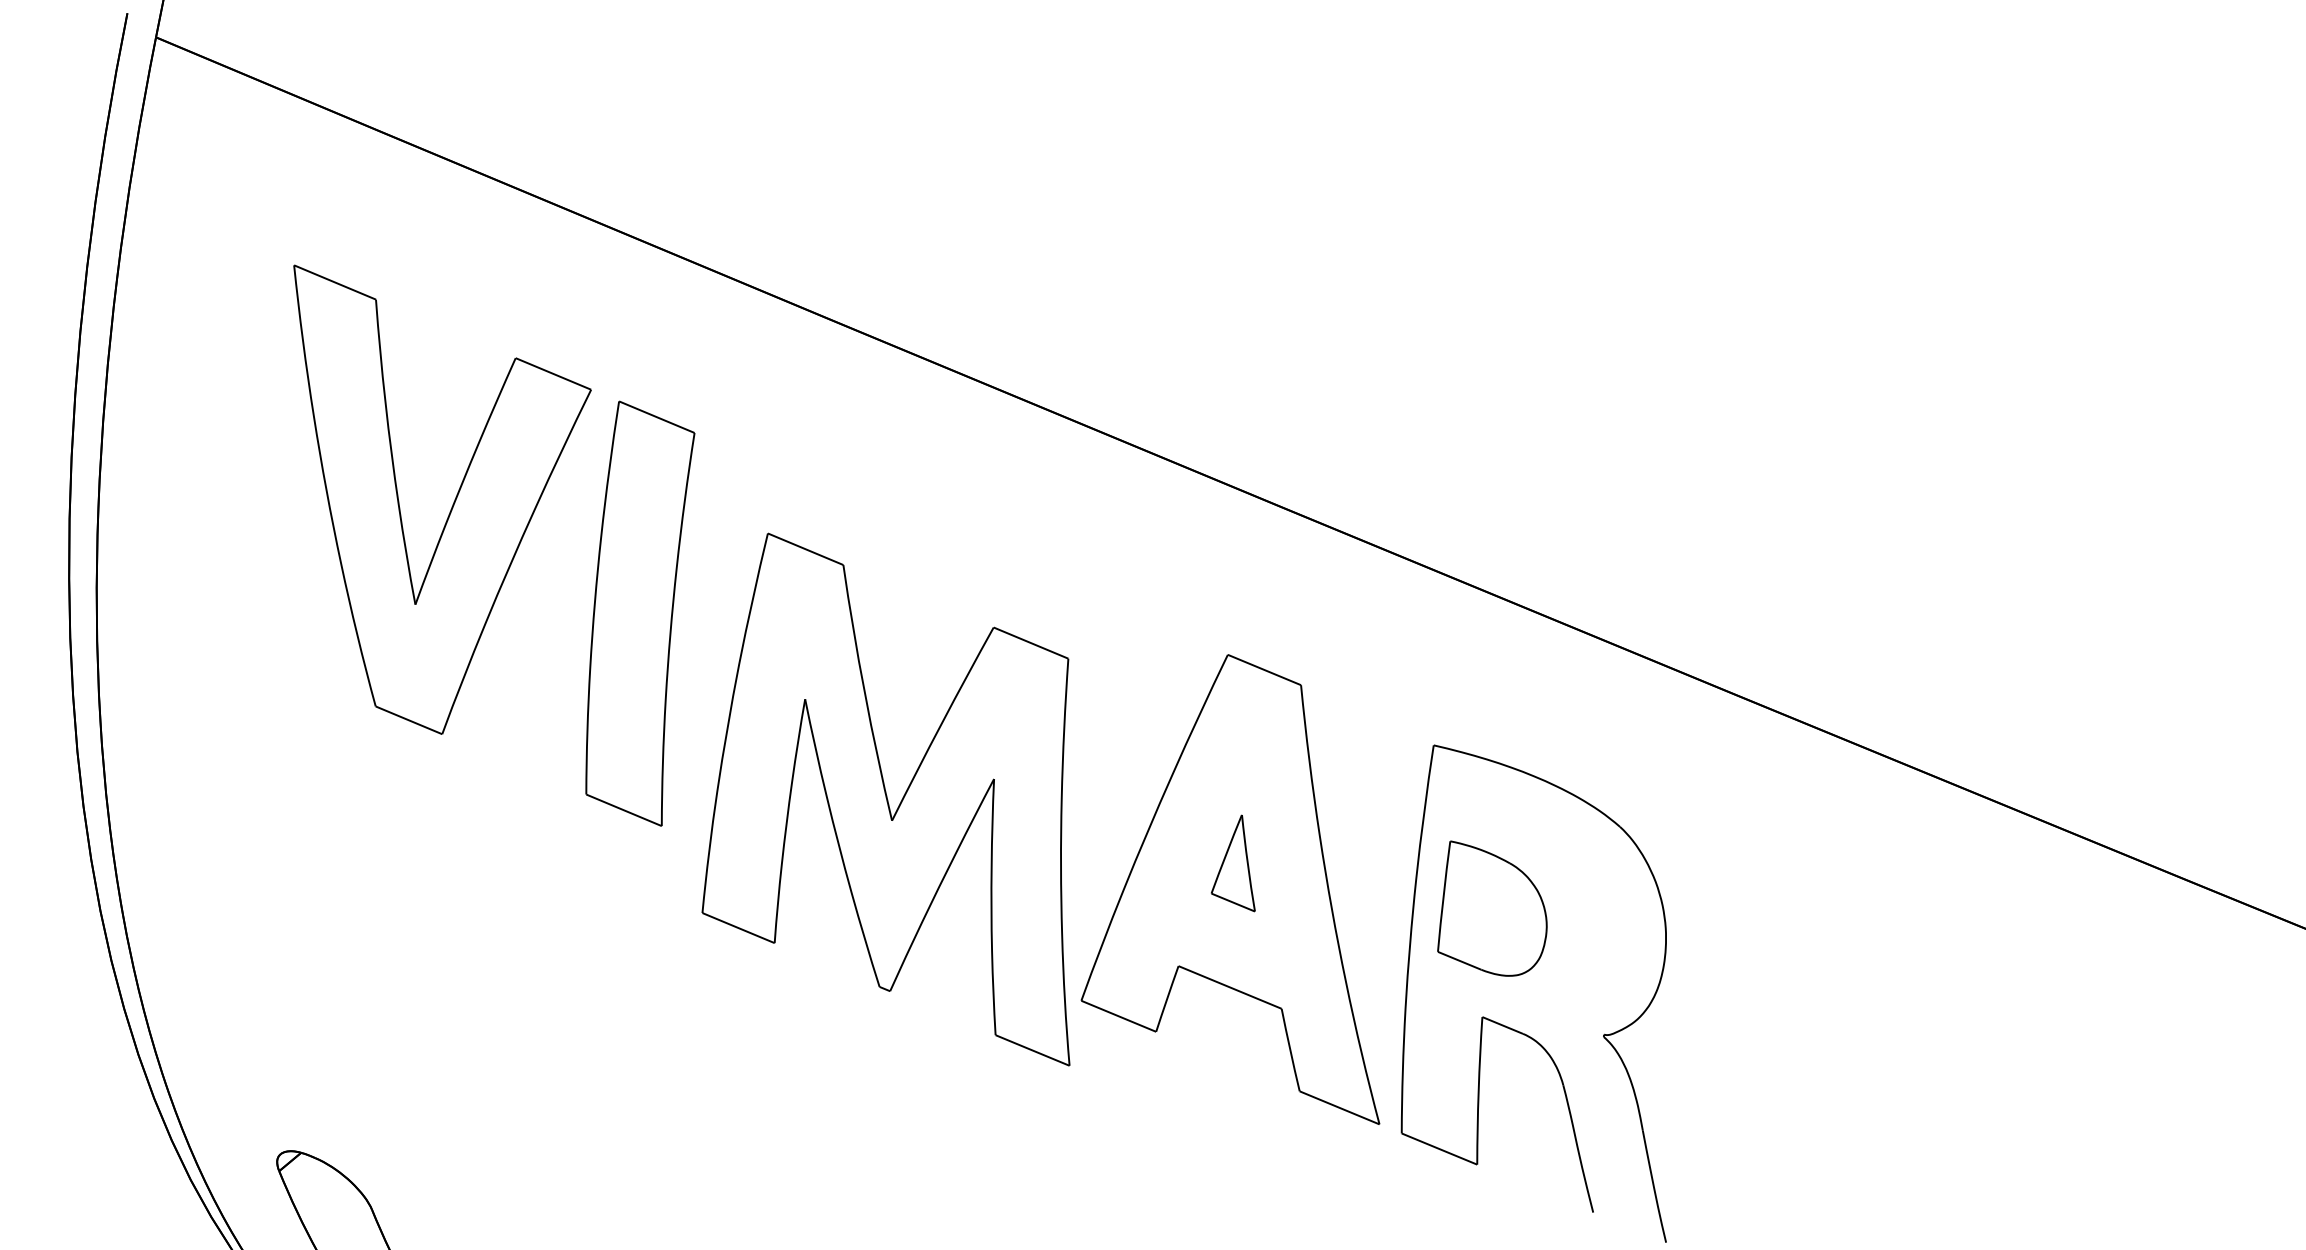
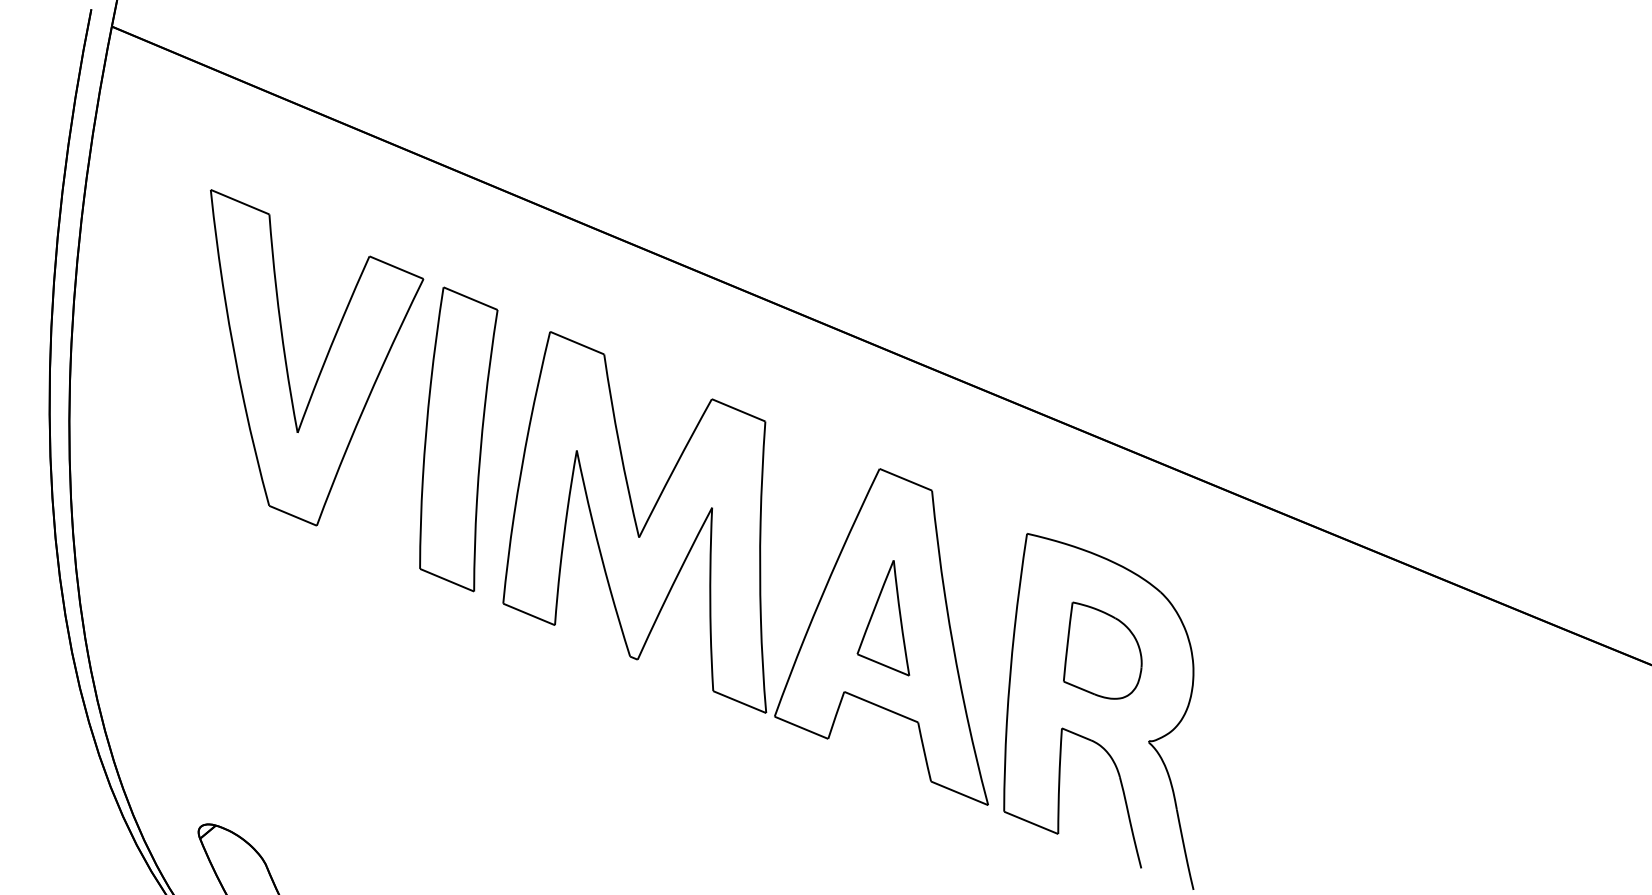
part: (885, 799) -> (634, 522), moved
part: (1233, 863) -> (883, 618), size x1.67
part: (1492, 908) -> (1102, 650), moved

